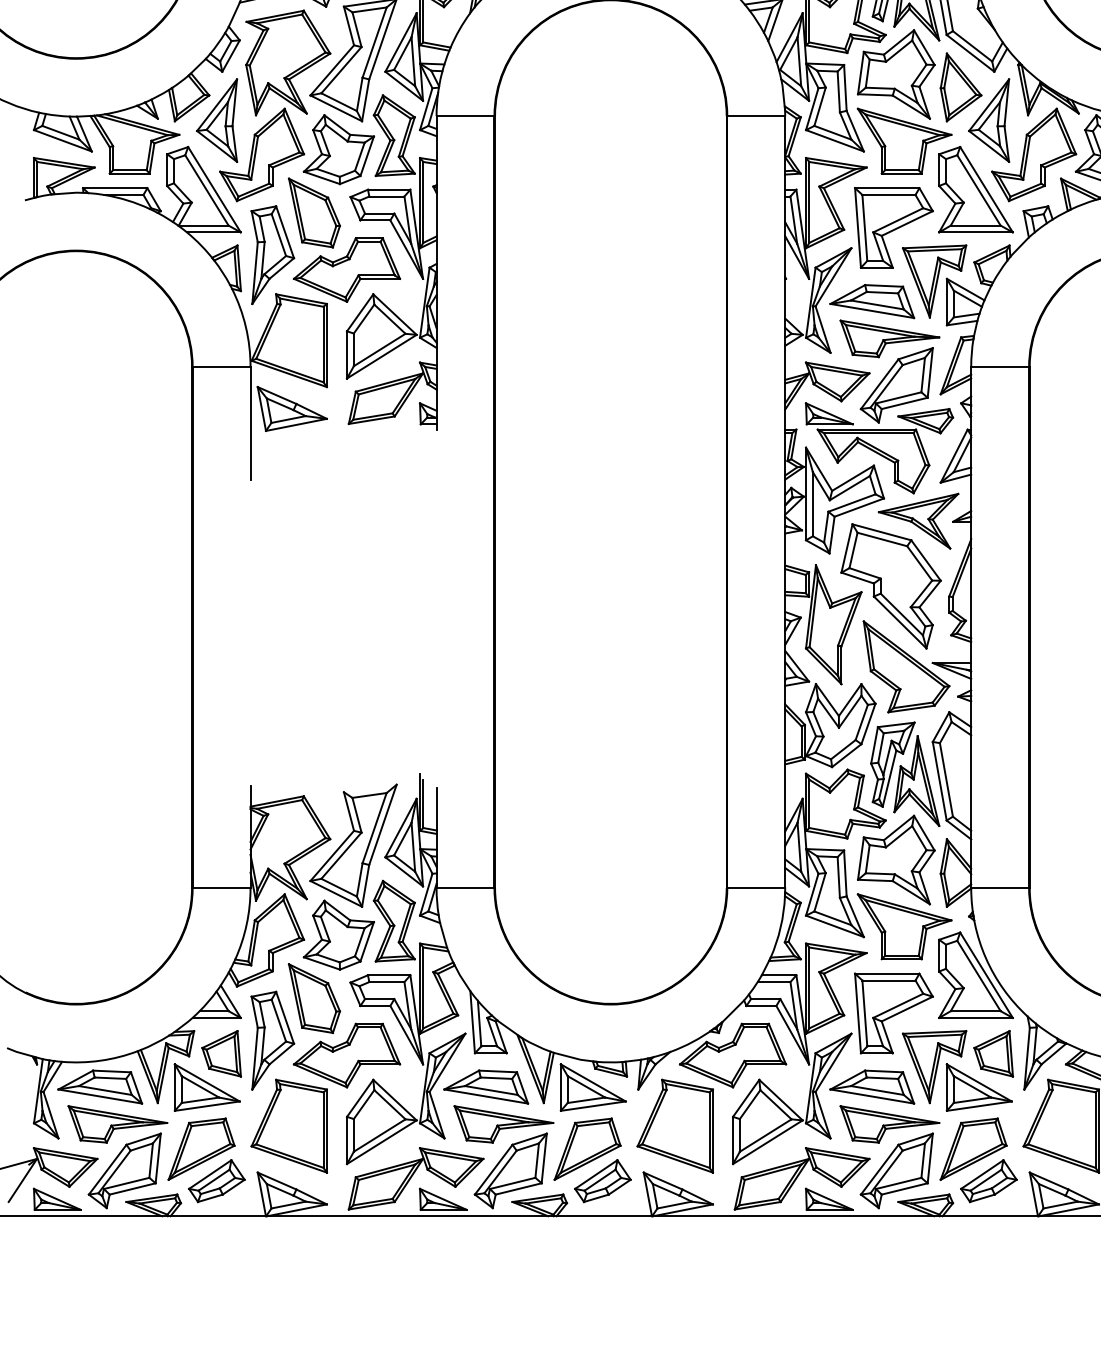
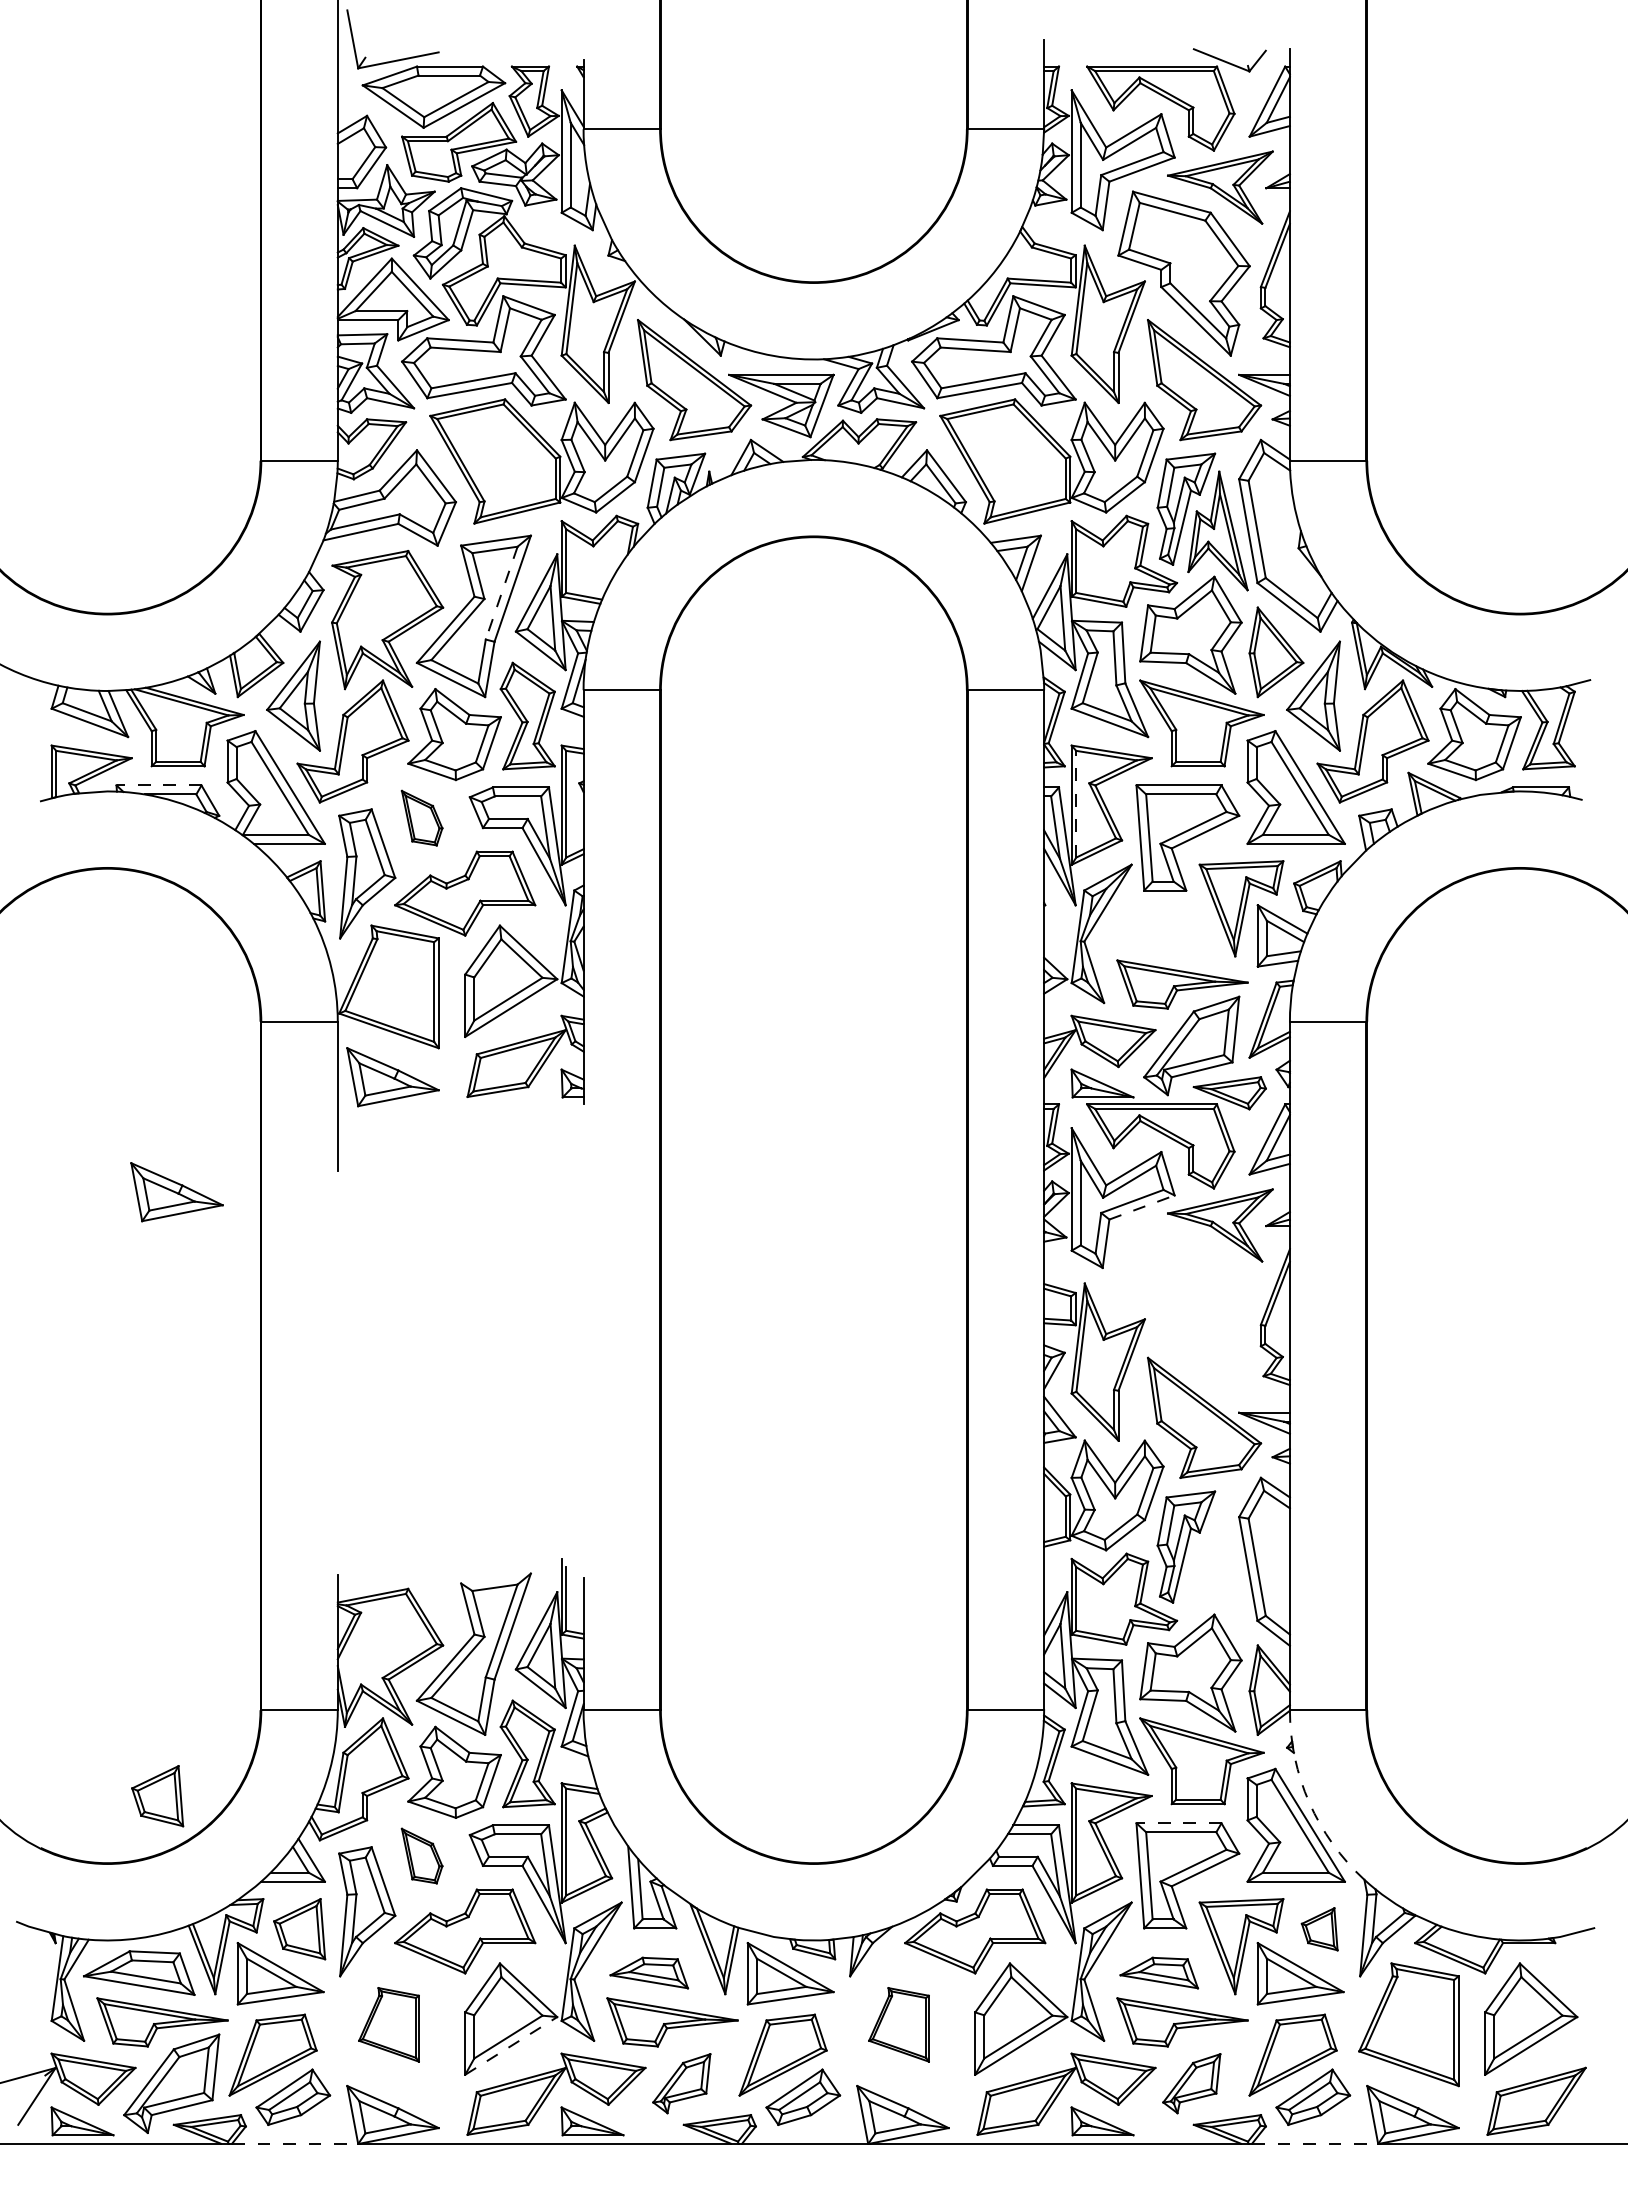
line: (374, 42) -> (501, 593), solid -> dashed
line: (115, 188) -> (159, 785), solid -> dashed
line: (809, 201) -> (1076, 803), solid -> dashed
part: (313, 212) -> (421, 817), size x0.6
part: (872, 301) -> (1159, 935), removed
part: (128, 496) -> (176, 1192), added
line: (859, 507) -> (1142, 1207), solid -> dashed
part: (890, 586) -> (1183, 1311), removed
part: (916, 780) -> (1217, 1568), removed
part: (114, 953) -> (157, 1796), added
arc: (986, 957) -> (1309, 1802), solid -> dashed
line: (887, 973) -> (1179, 1823), solid -> dashed
part: (313, 998) -> (421, 1855), size x0.6
part: (993, 1054) -> (1319, 1929), size x0.7
part: (486, 1086) -> (649, 1972), size x0.7
part: (872, 1086) -> (1159, 1972), size x0.7
part: (288, 1126) -> (388, 2024), size x0.6
part: (674, 1126) -> (898, 2024), size x0.6
line: (382, 1141) -> (511, 2045), solid -> dashed
part: (510, 1170) -> (681, 2083), size x0.6
part: (896, 1170) -> (1191, 2083), size x0.6
line: (218, 1216) -> (295, 2143), solid -> dashed
line: (990, 1216) -> (1315, 2143), solid -> dashed

